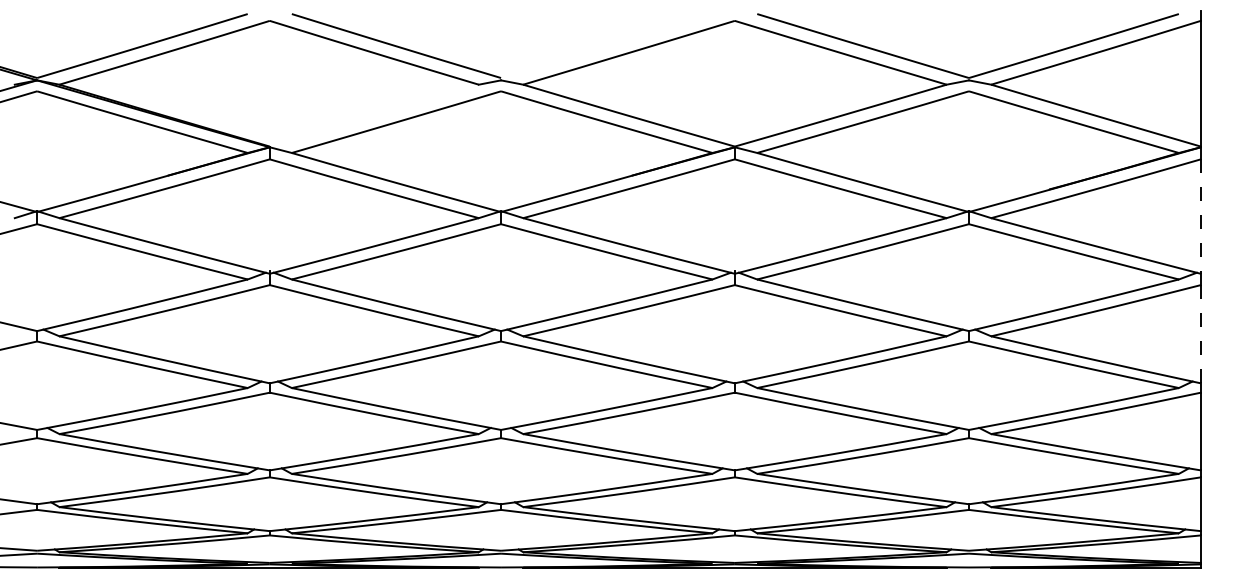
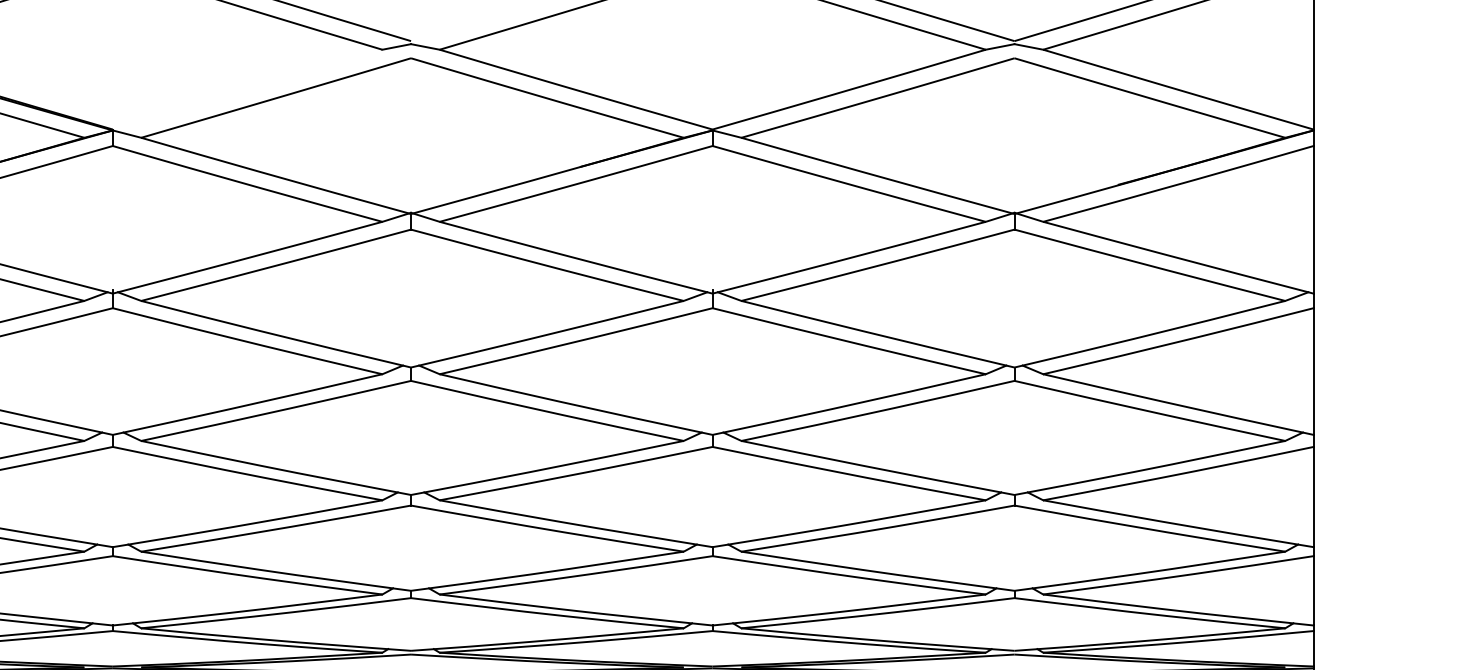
line: (1200, 217) -> (1313, 221), dashed -> solid
line: (1200, 334) -> (1313, 371), dashed -> solid

